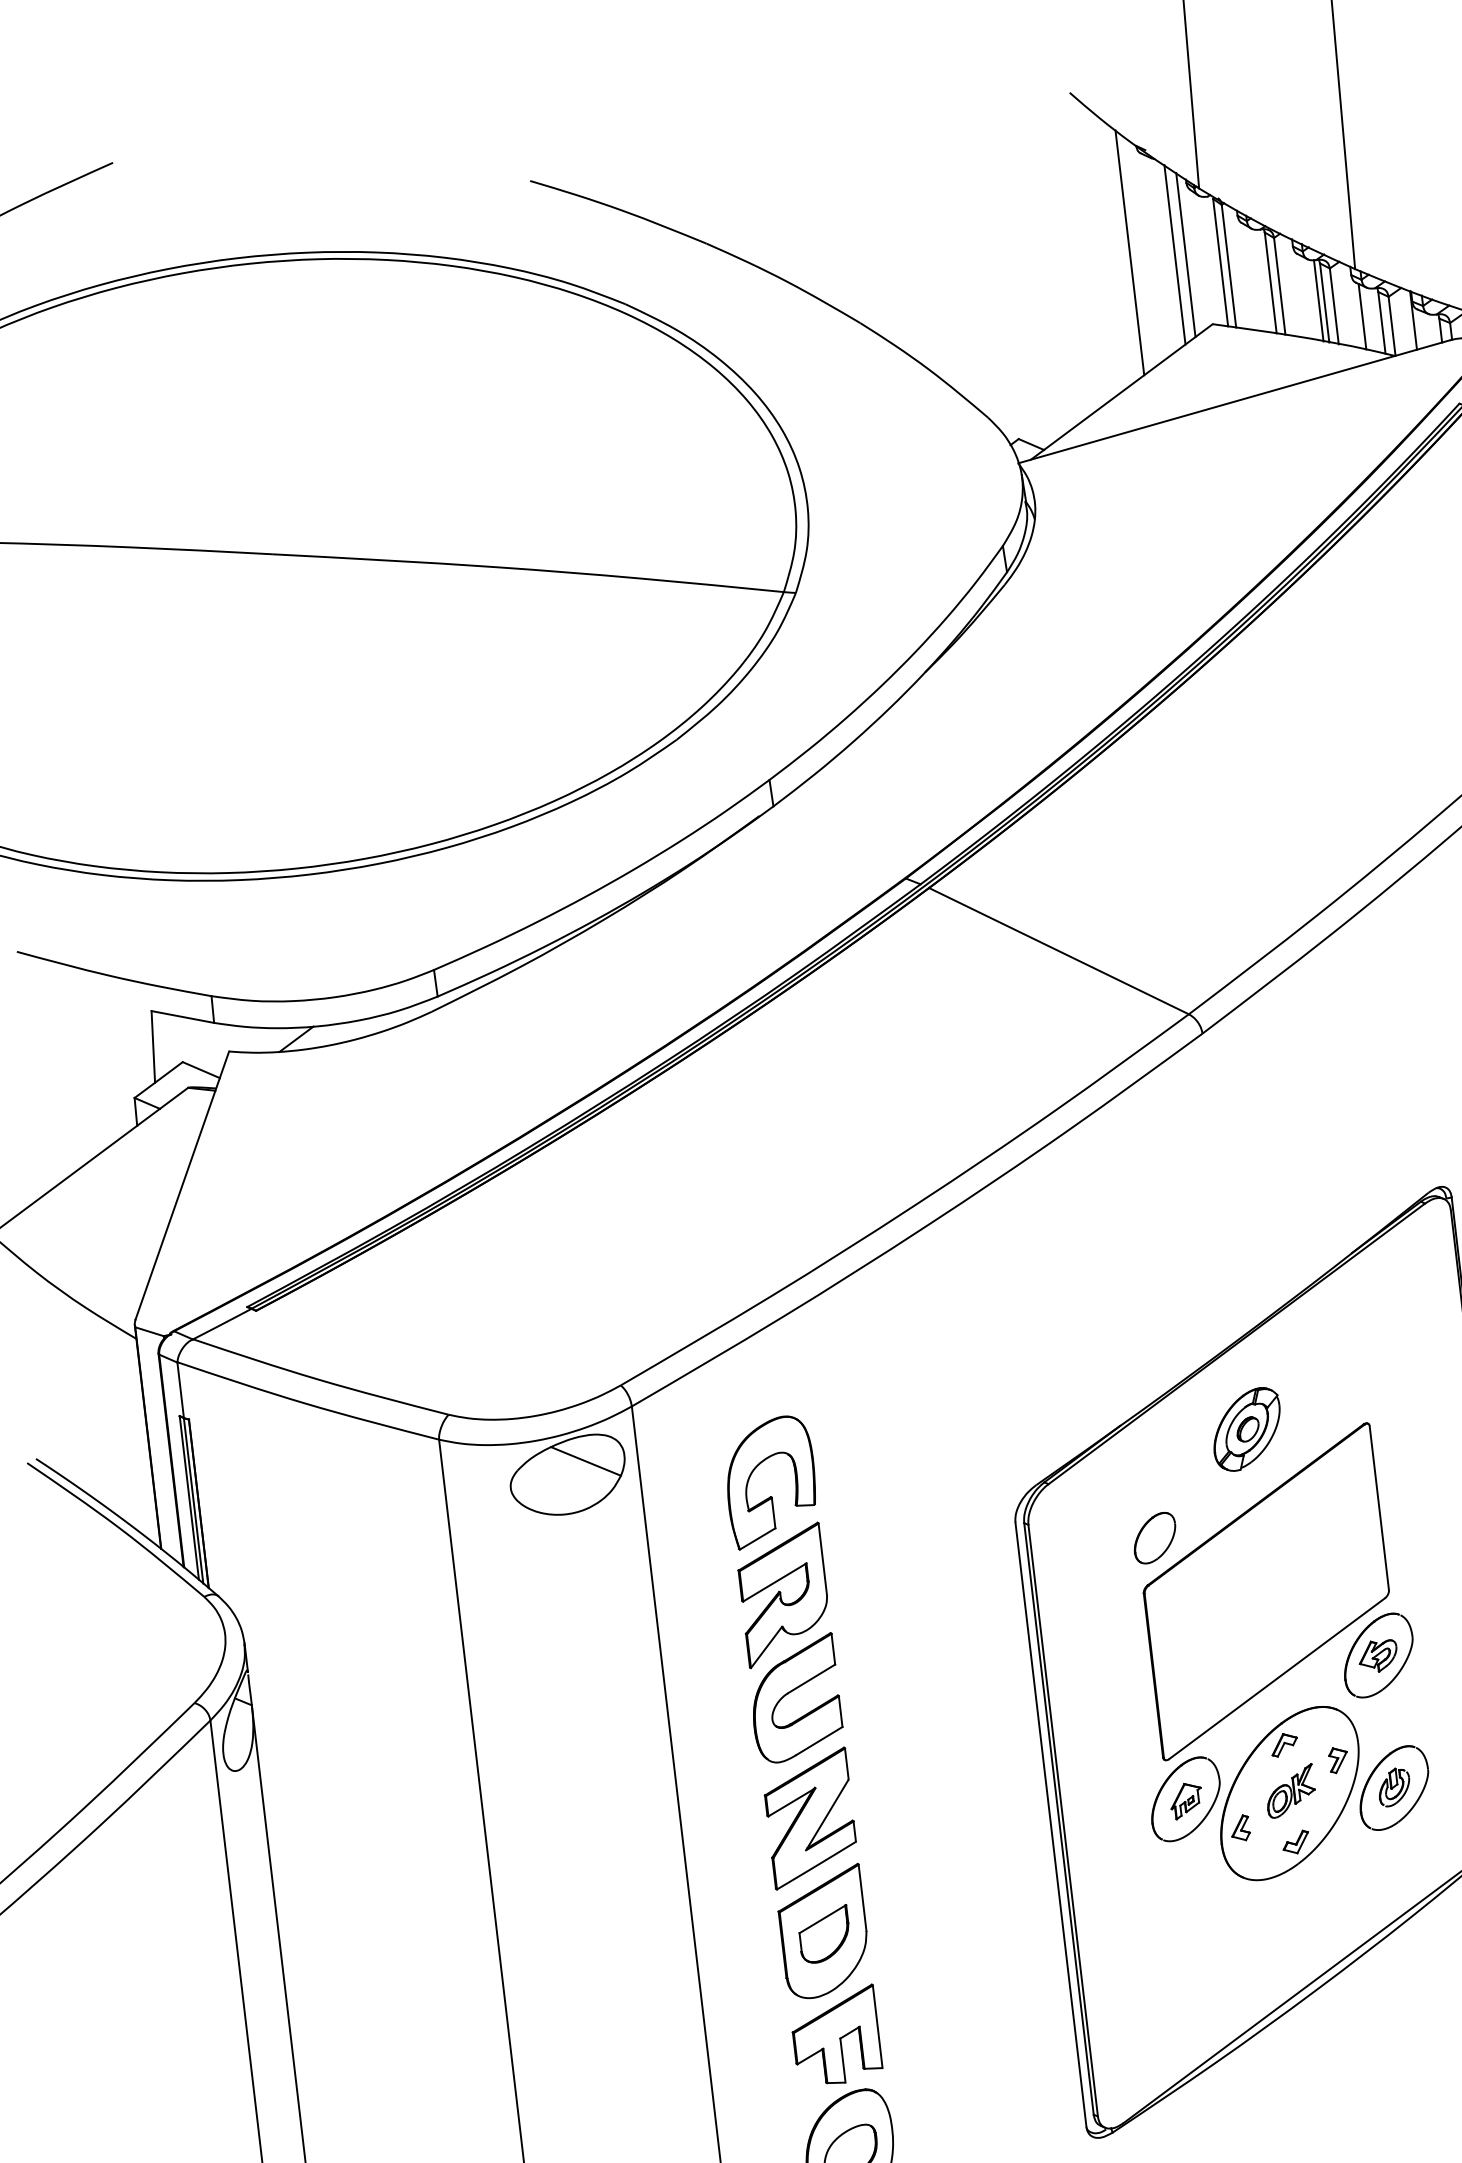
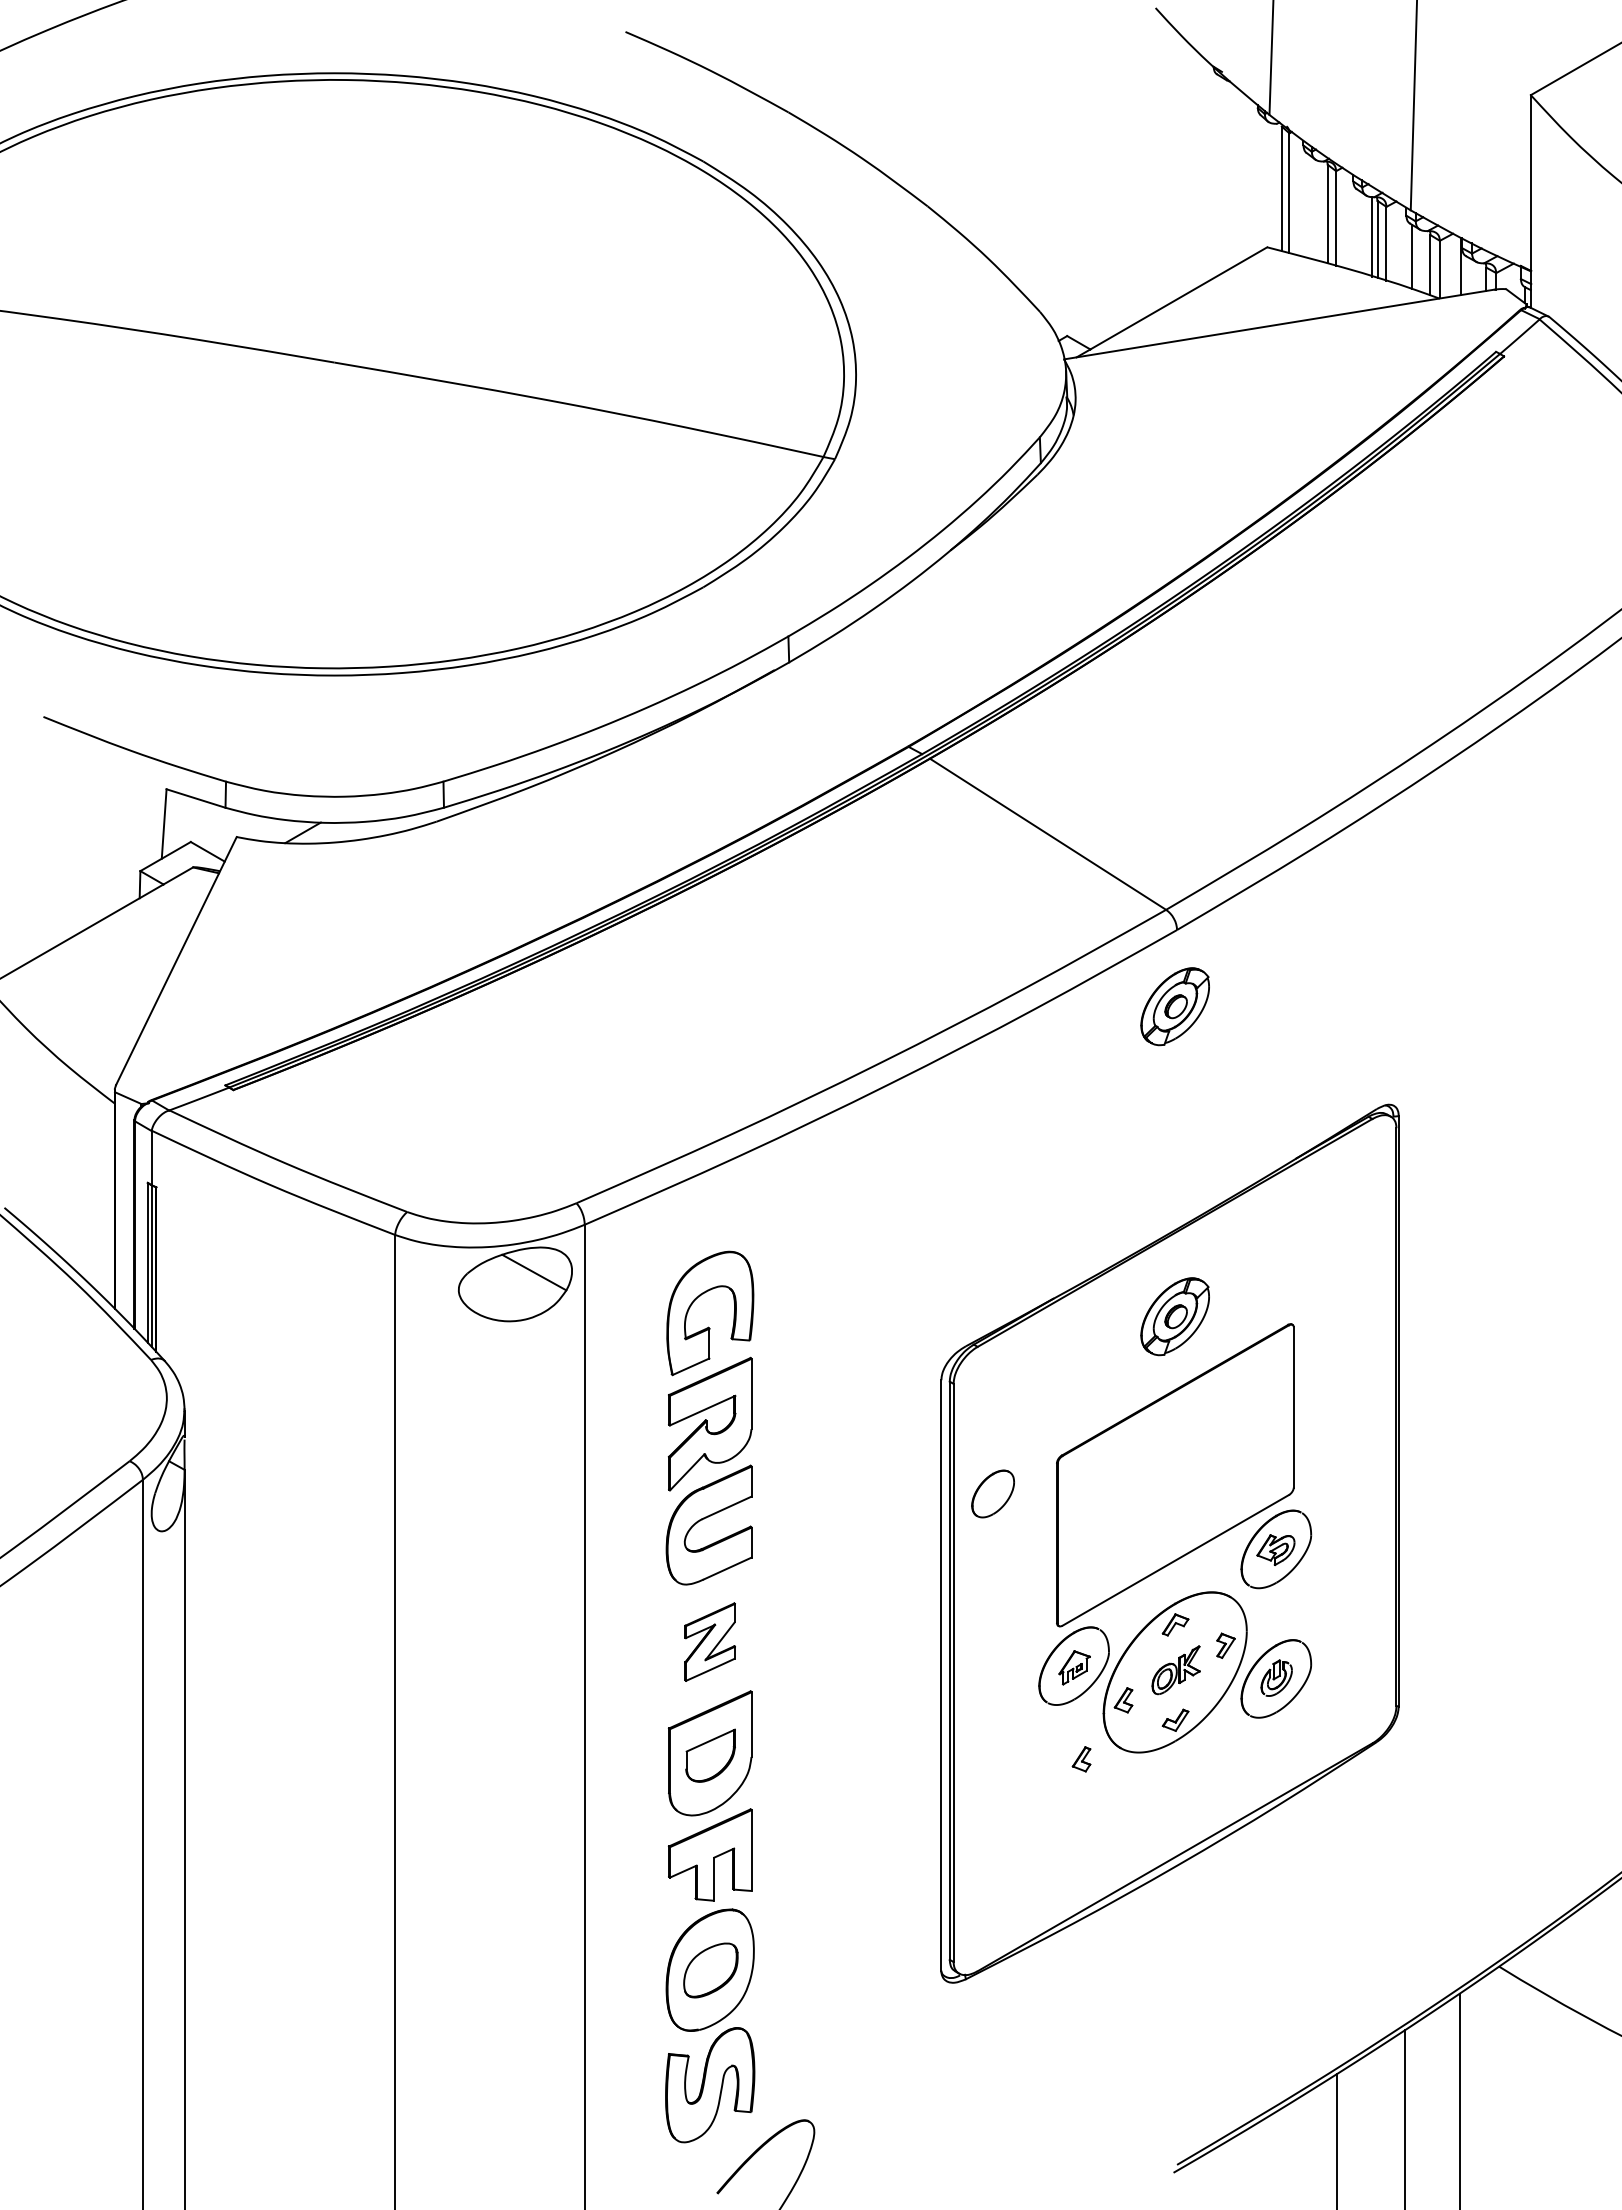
line: (1129, 252) -> (1195, 168), removed
line: (1174, 254) -> (1238, 175), removed
line: (1186, 254) -> (1249, 177), removed
part: (1209, 1112) -> (1174, 1006), added
part: (1154, 1537) -> (992, 1493), moved
part: (809, 1817) -> (709, 1641), size x0.6
part: (1204, 1893) -> (1081, 1759), added

